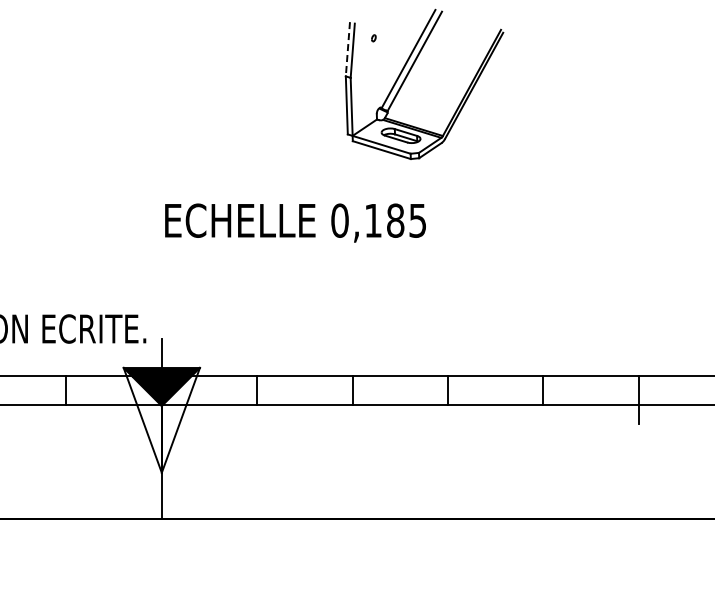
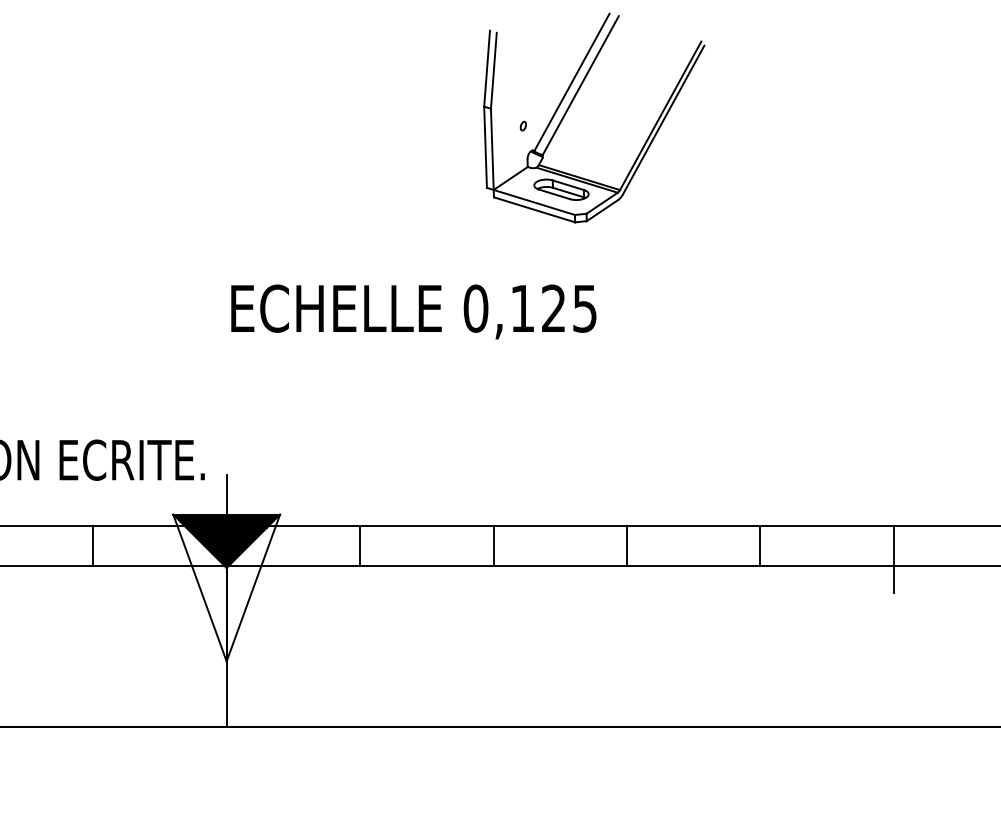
part: (373, 38) -> (522, 126), moved
line: (347, 49) -> (486, 69), dashed -> solid
text: (395, 220) -> (553, 308), 0,185 -> 0,125

